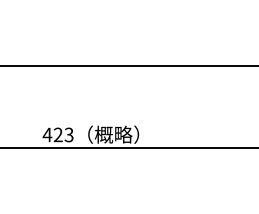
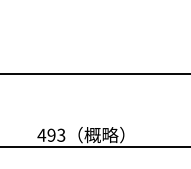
text: (57, 135) -> (50, 135), 423 -> 493

